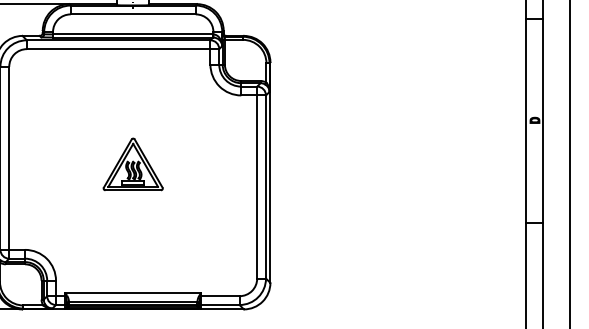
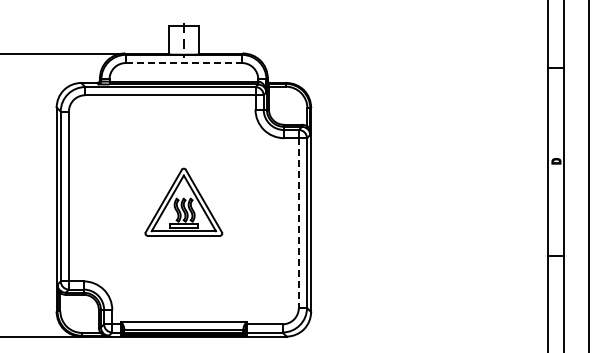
line: (133, 14) -> (184, 63), solid -> dashed
part: (132, 163) -> (183, 201), size x1.4
line: (256, 187) -> (298, 223), solid -> dashed

